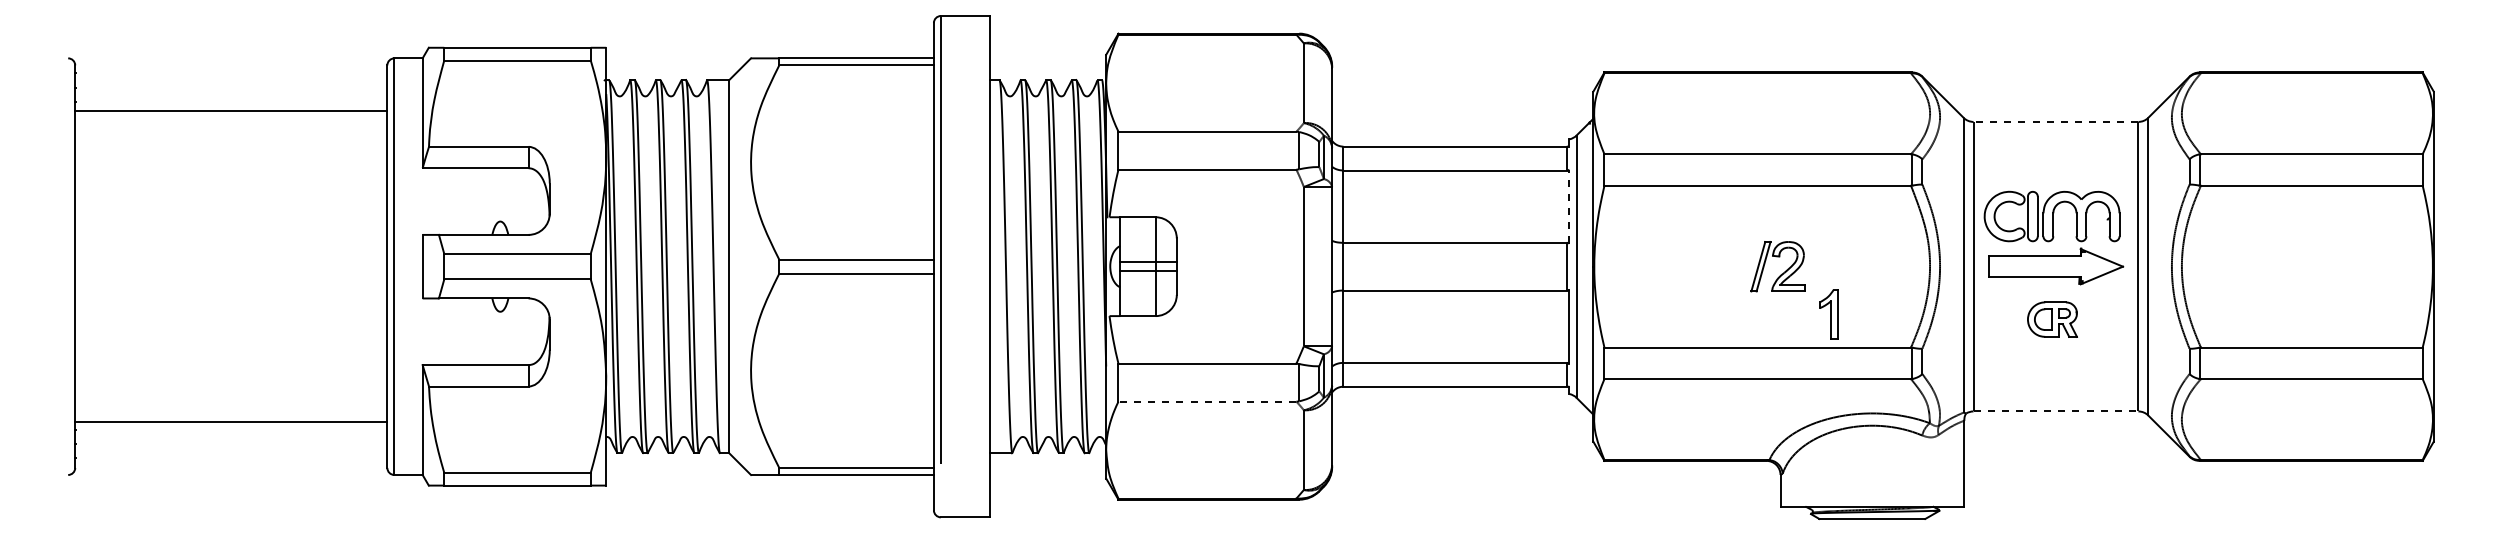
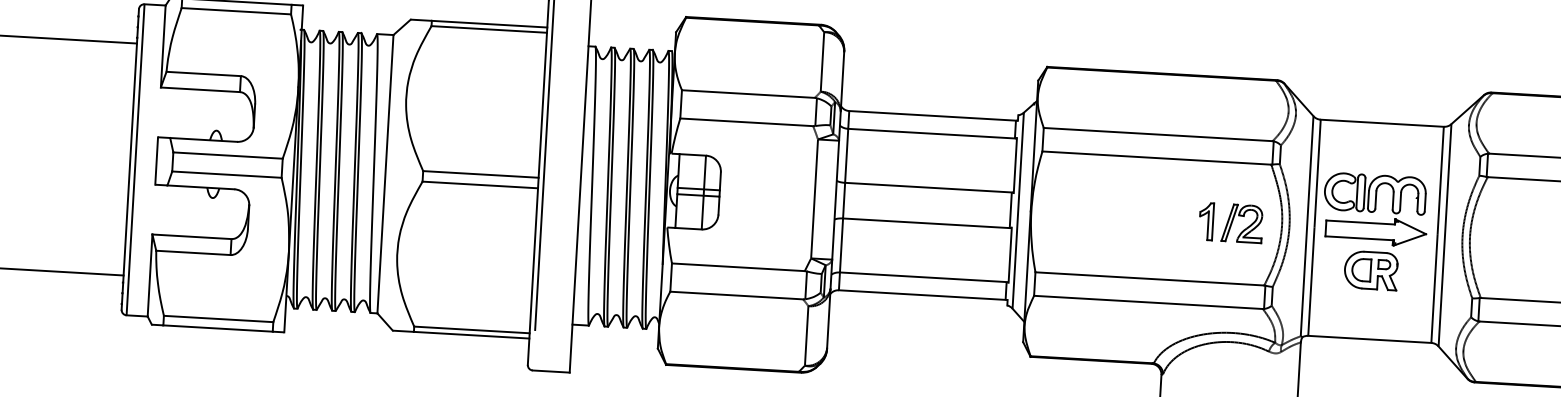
line: (2055, 121) -> (1381, 122), dashed -> solid
line: (1569, 206) -> (1015, 165), dashed -> solid
part: (1781, 273) -> (1244, 228), moved
part: (1828, 314) -> (1206, 221), moved
part: (2052, 319) -> (1371, 270), size x1.43
line: (1207, 401) -> (736, 295), dashed -> solid
line: (2056, 411) -> (1370, 339), dashed -> solid

